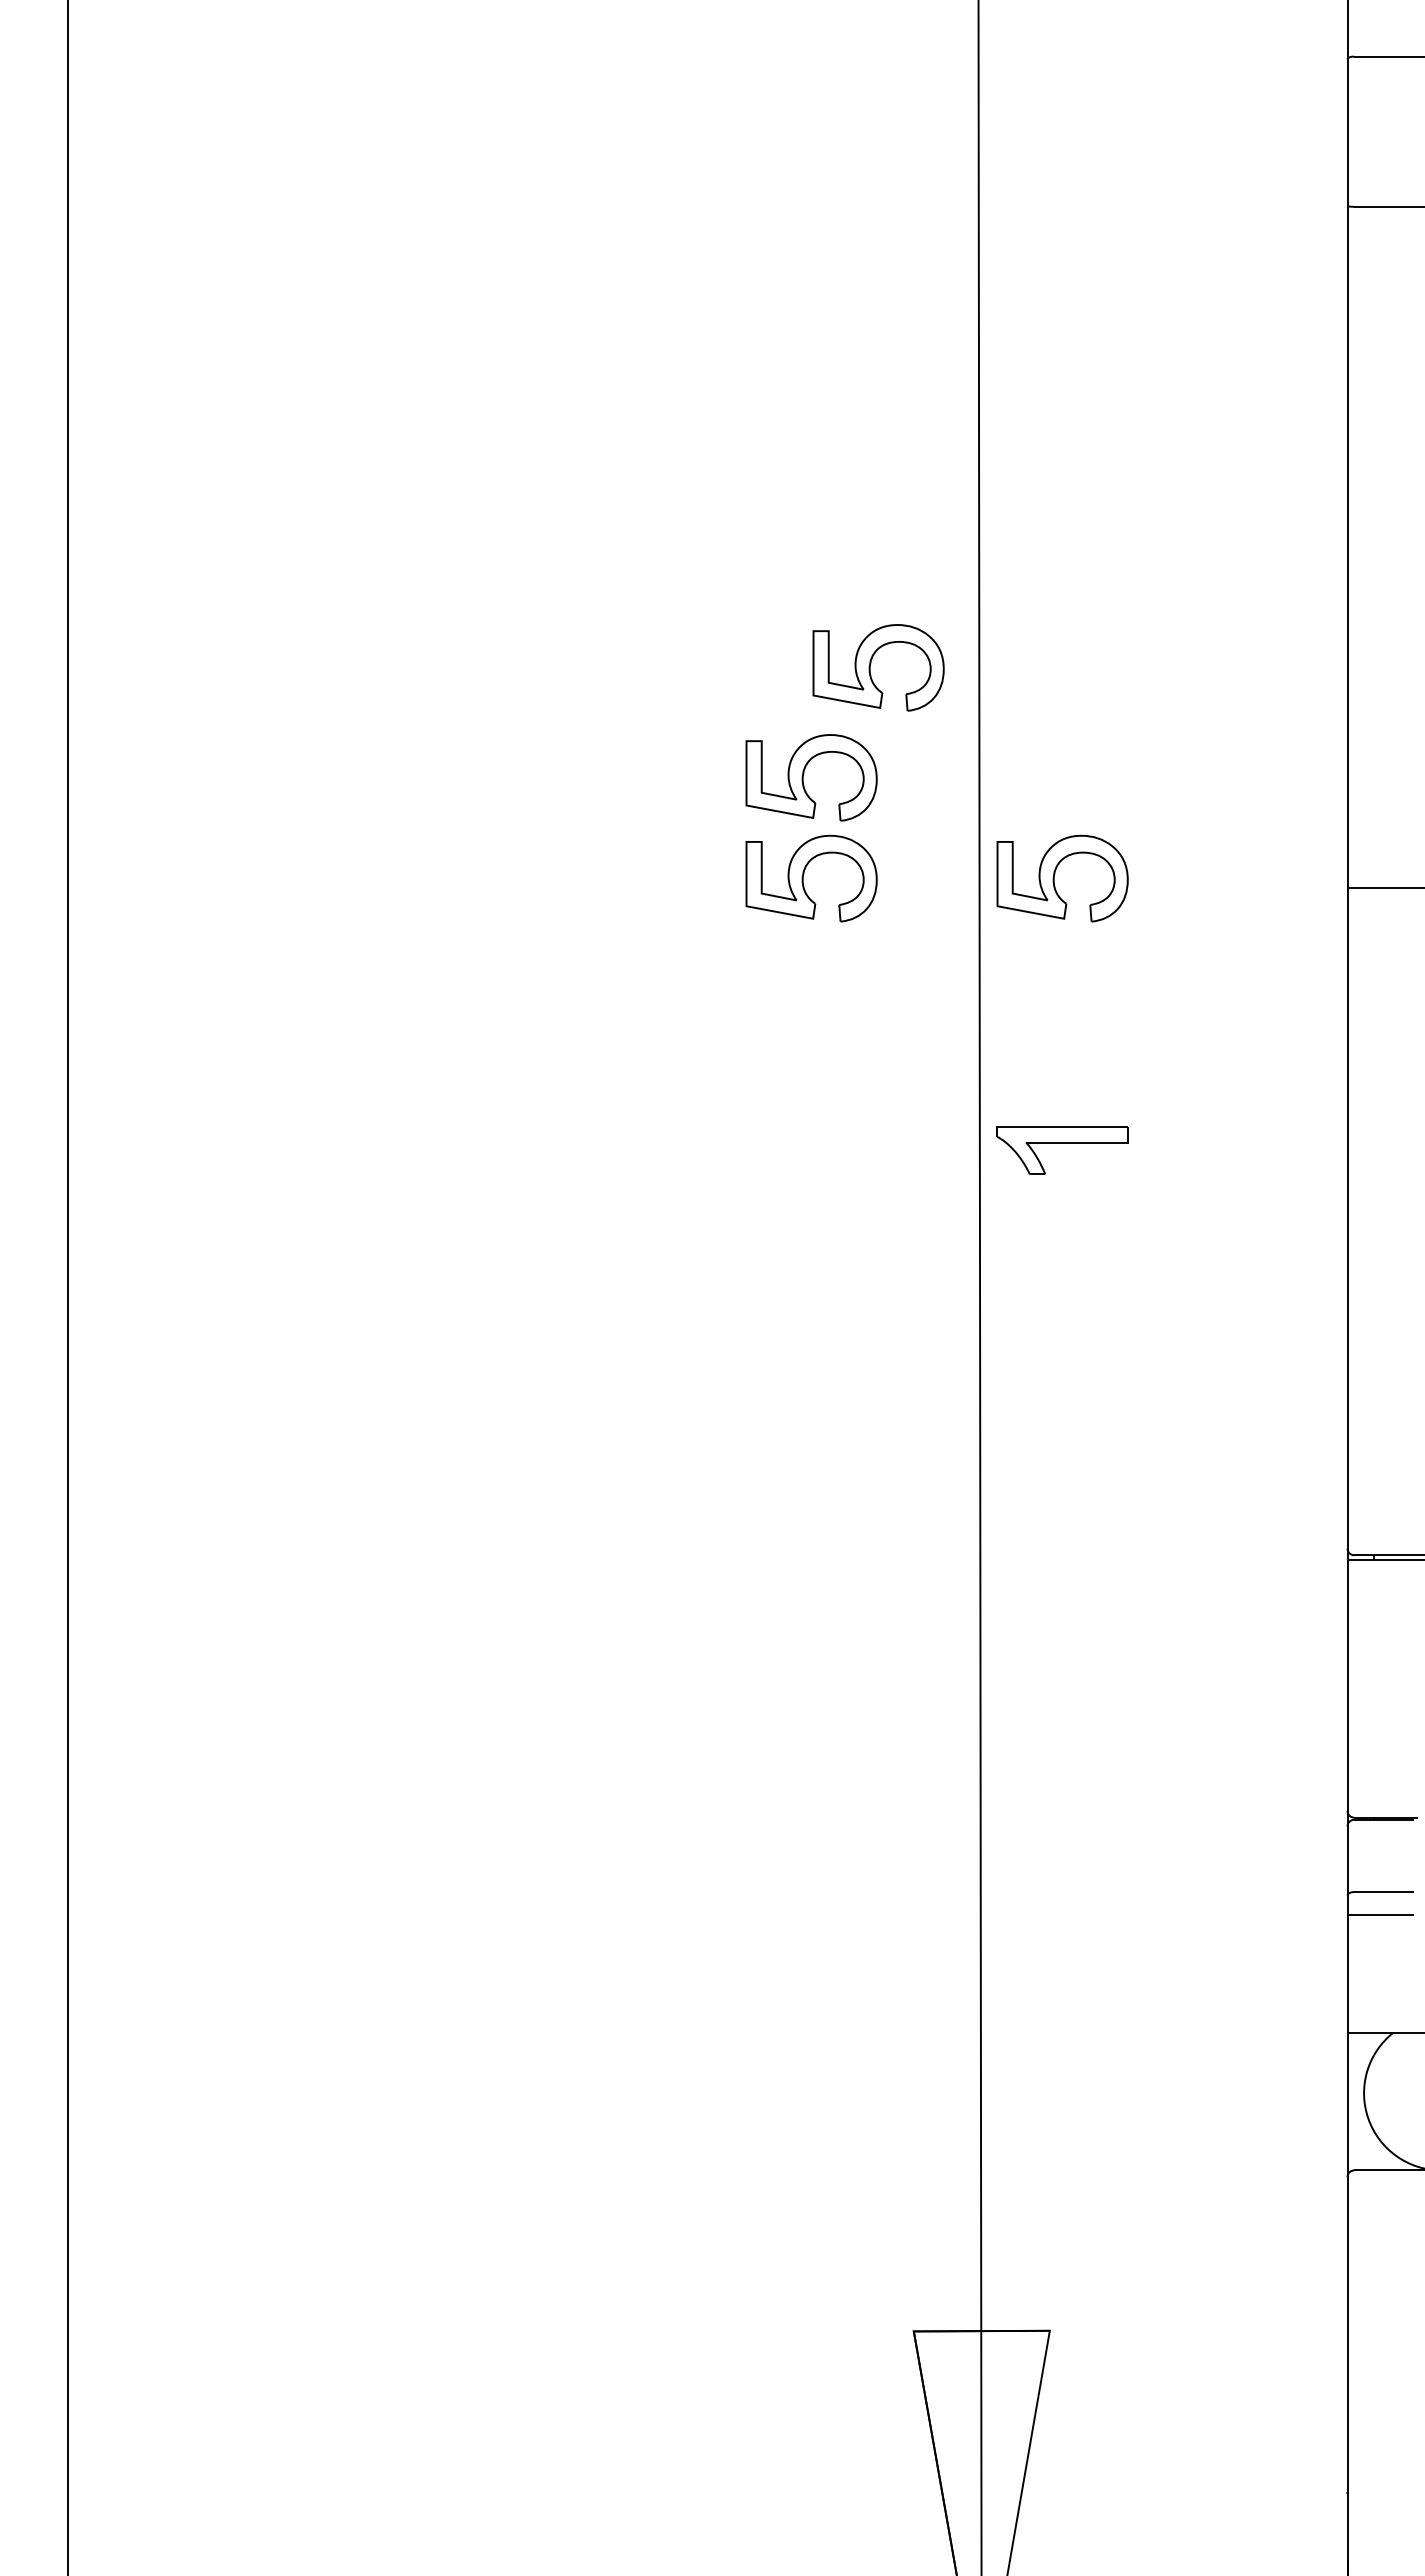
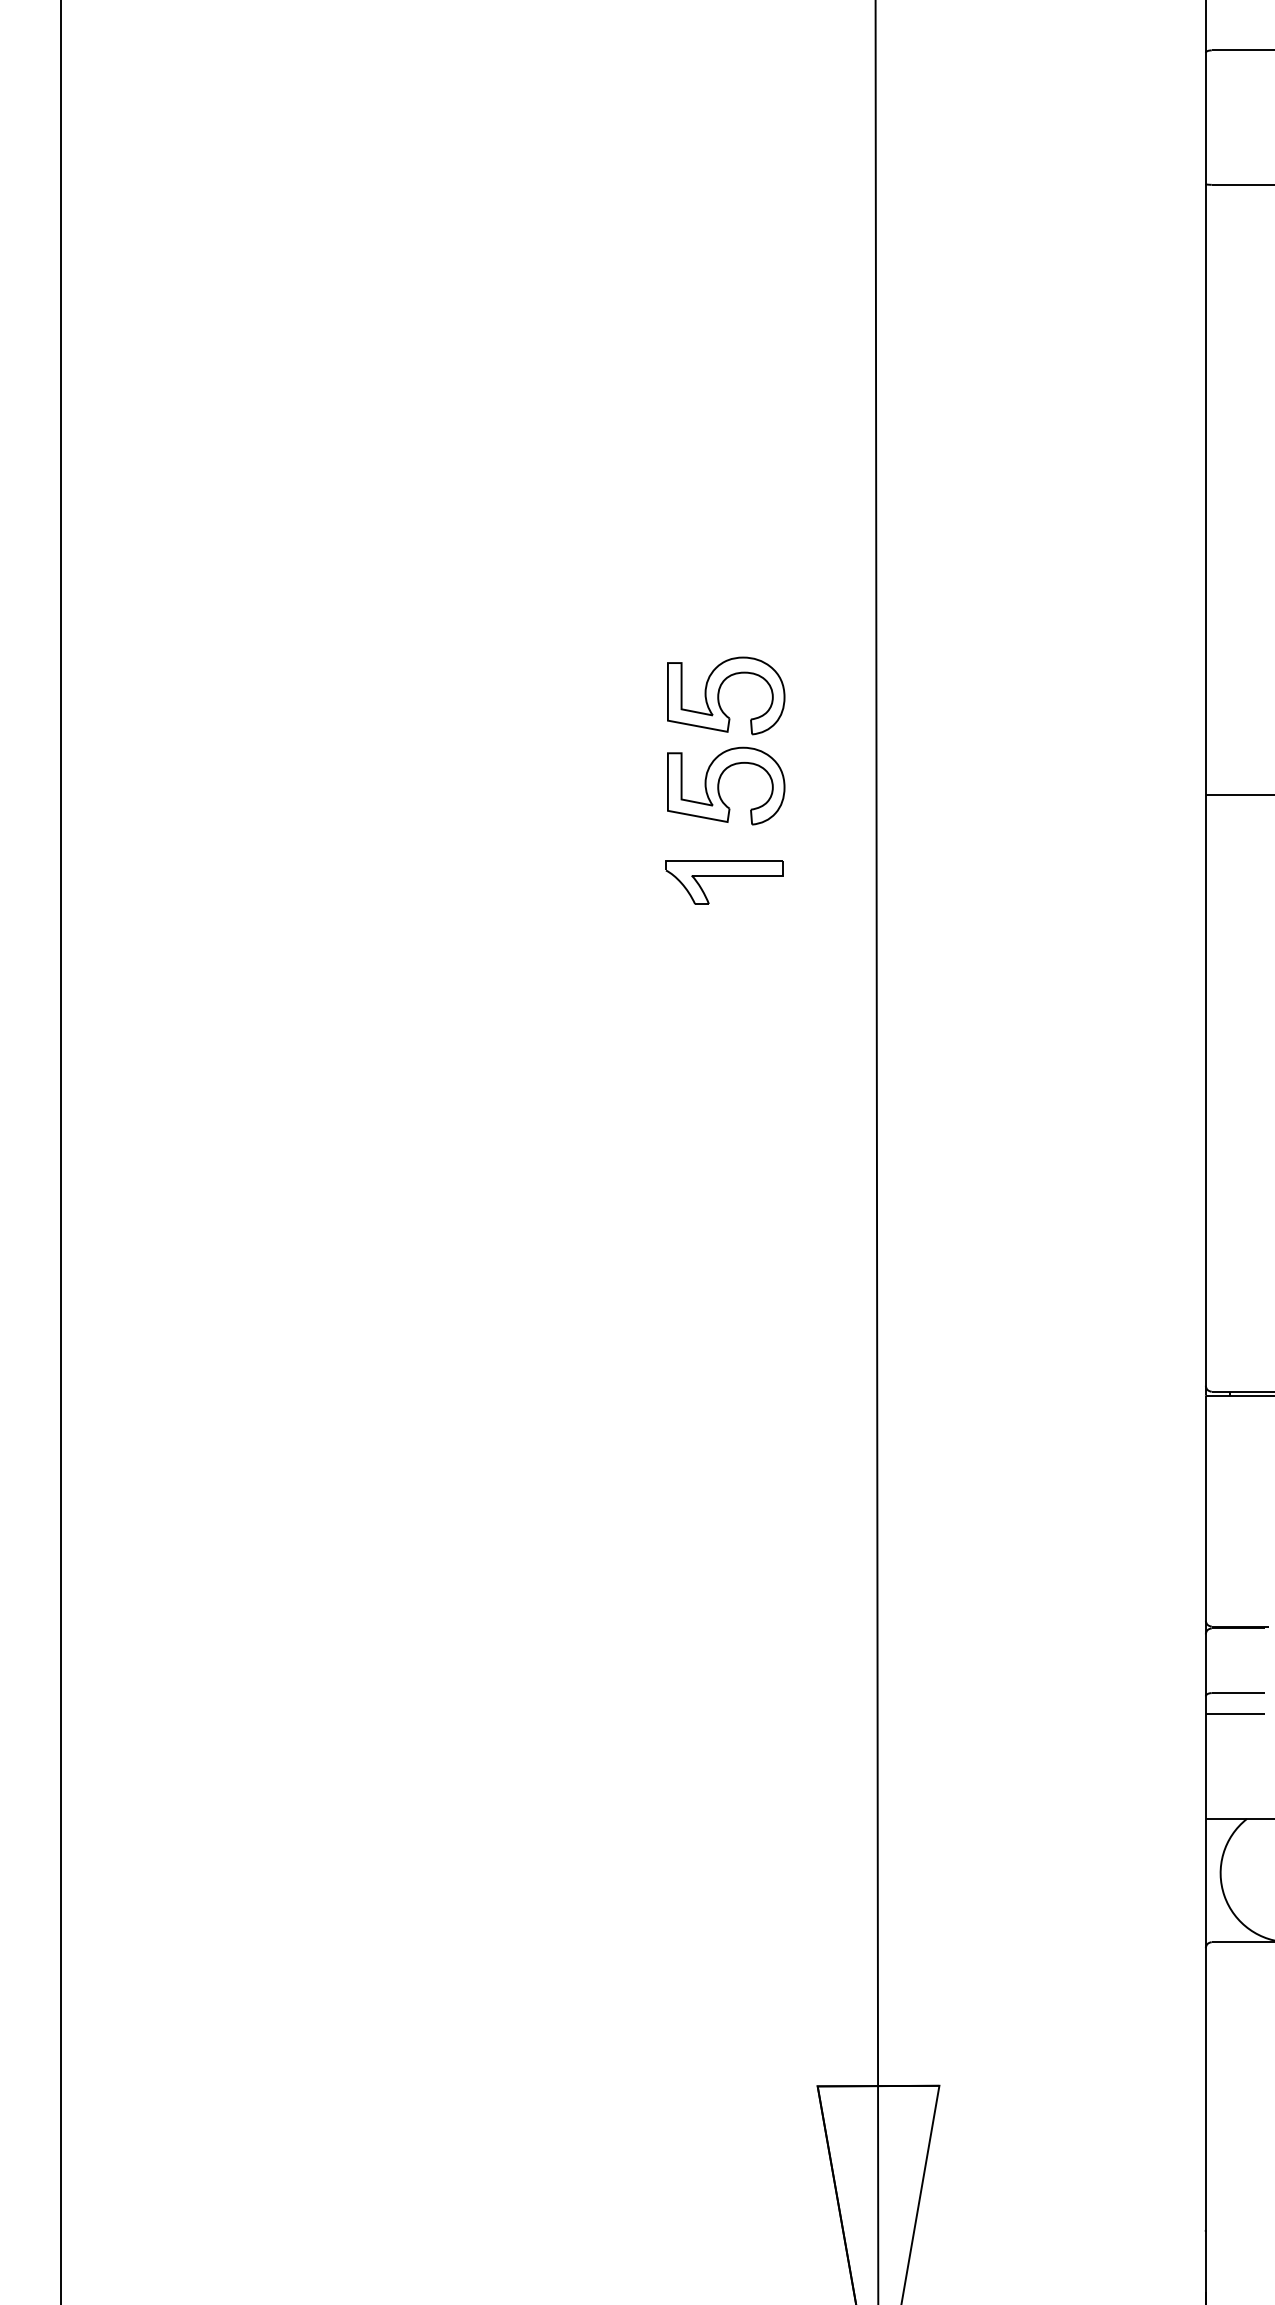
part: (870, 667) -> (778, 597), removed
part: (1054, 878) -> (943, 785), removed
part: (1062, 1143) -> (724, 876), moved

